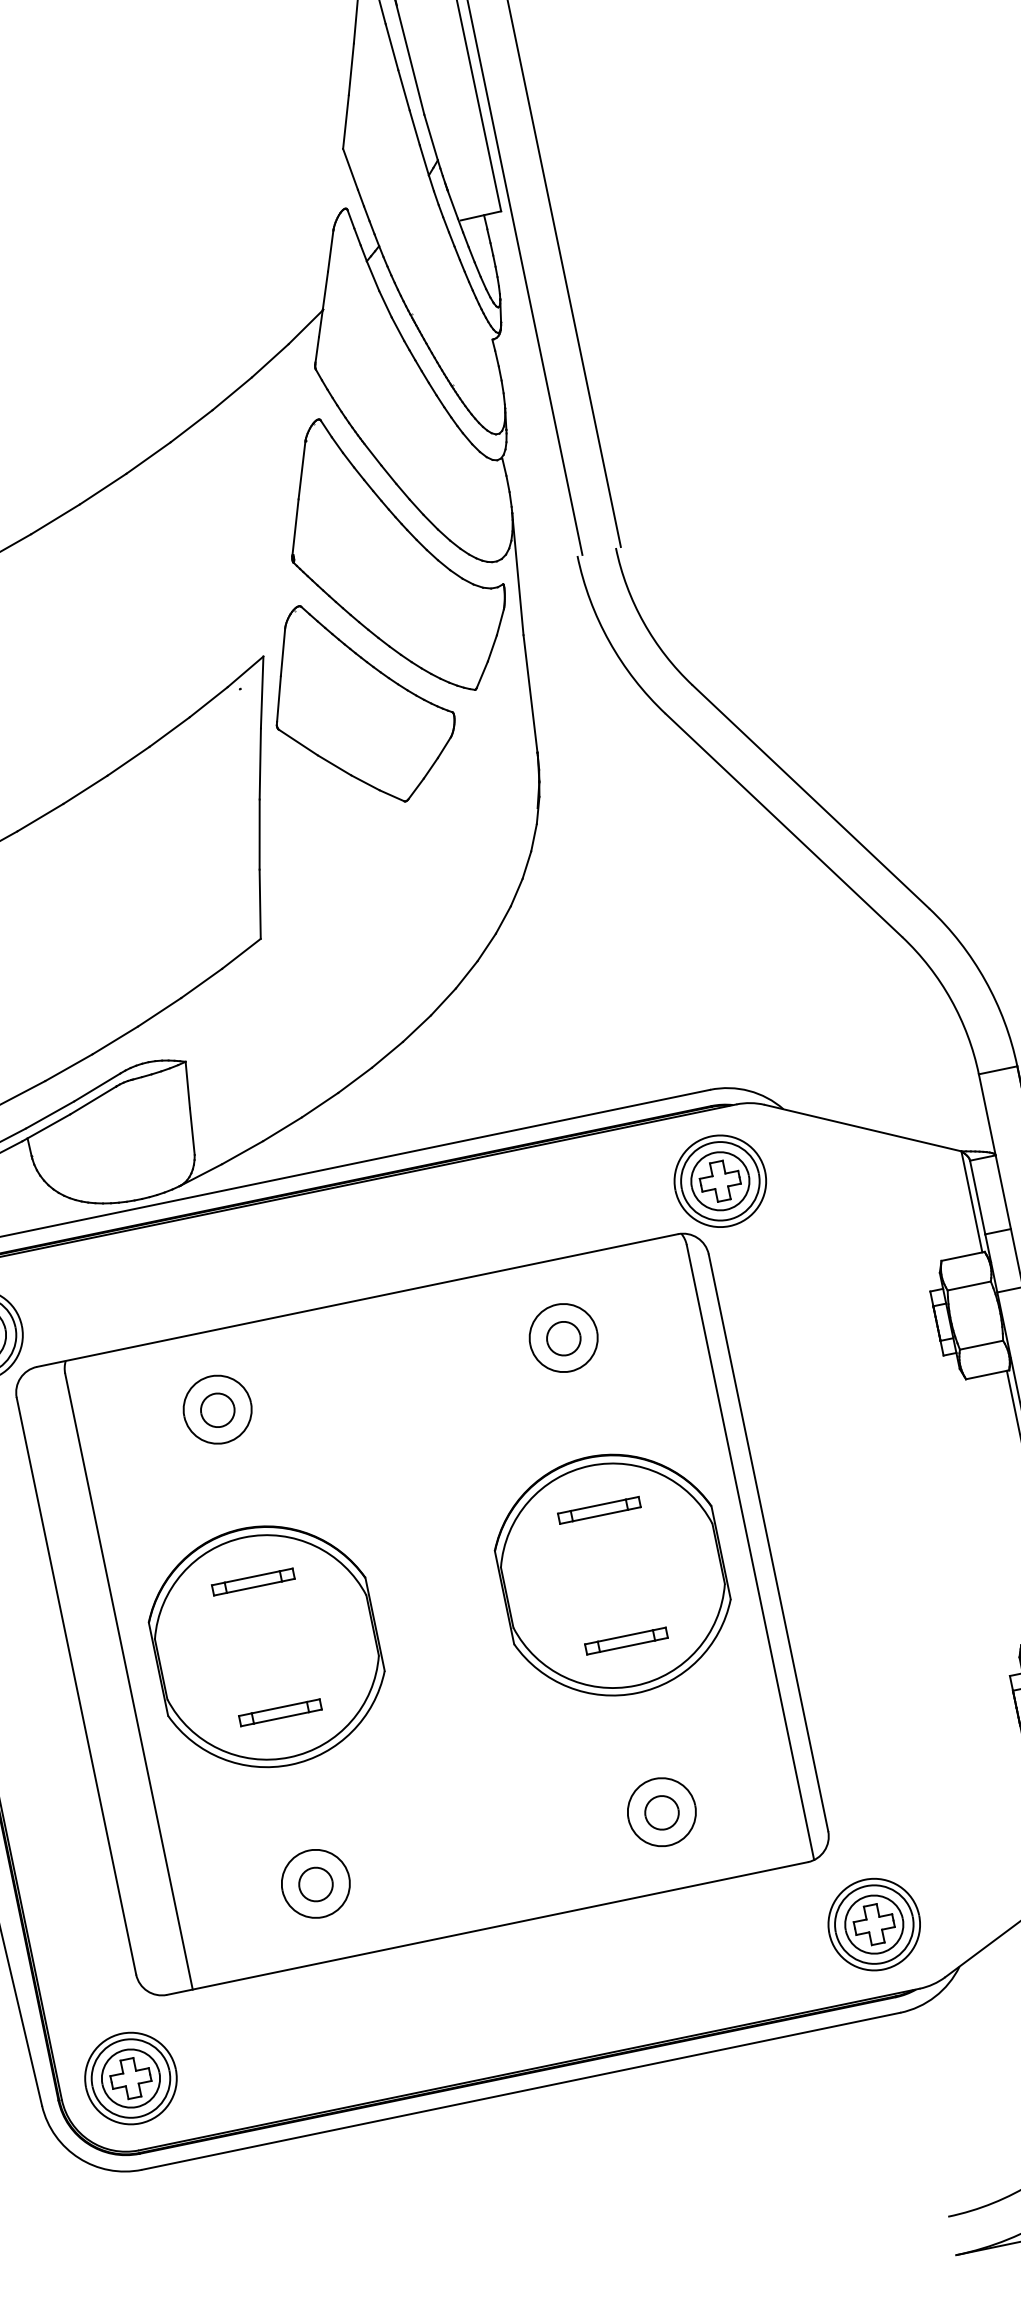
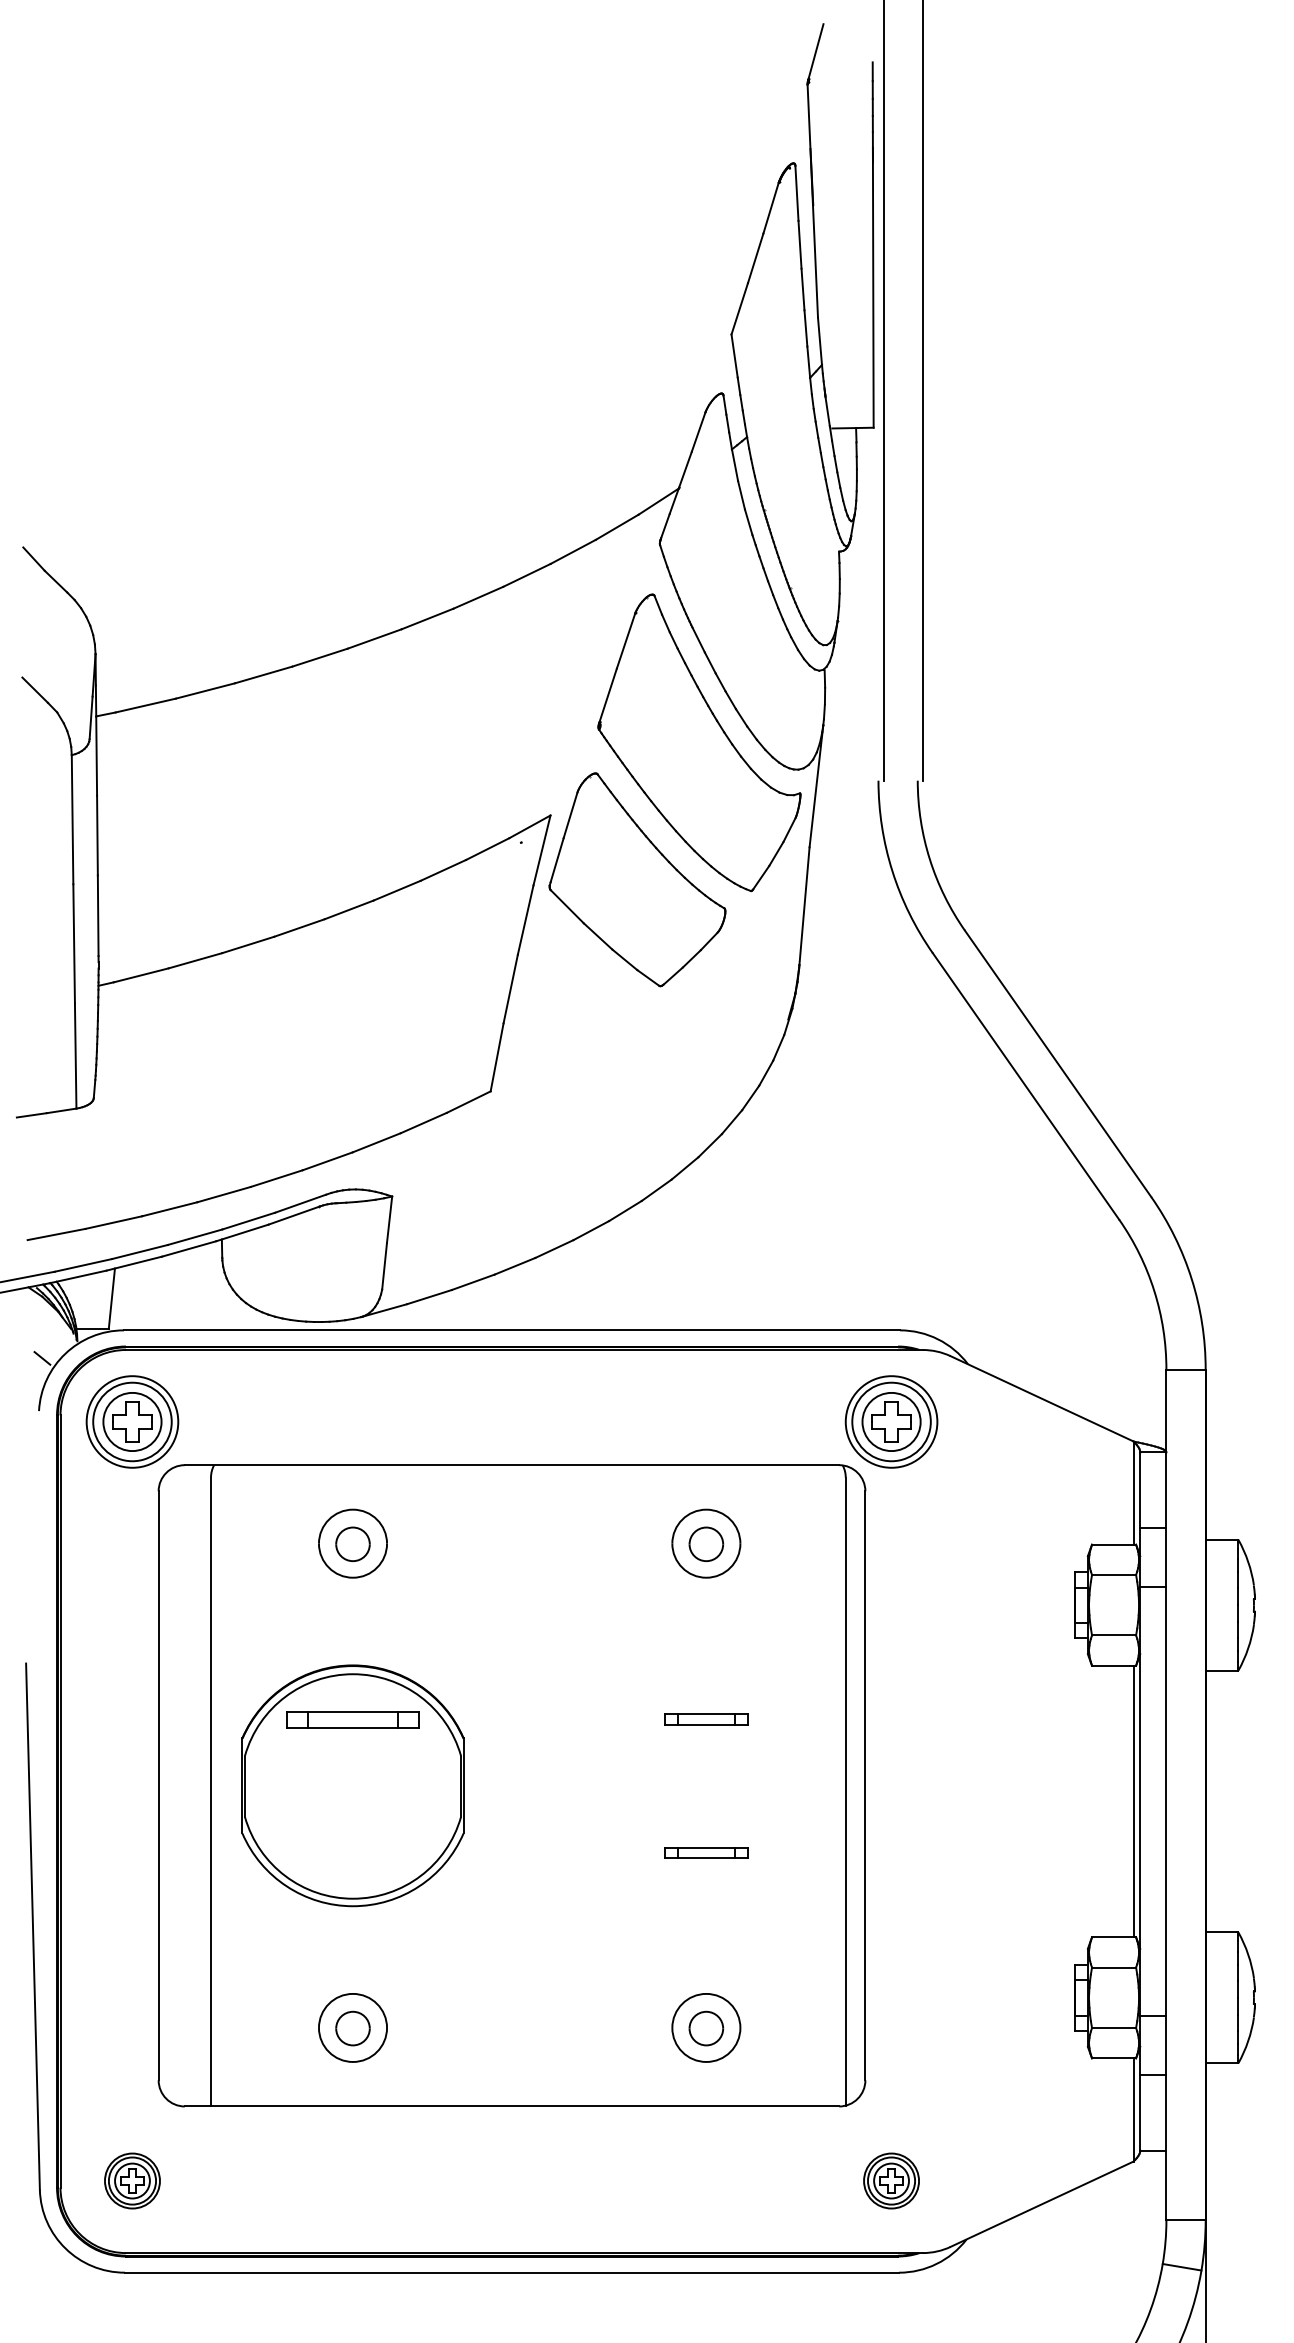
part: (612, 1574) -> (706, 1785), removed
part: (252, 1581) -> (352, 1719), size x1.6
part: (279, 1712) -> (352, 1852), removed
part: (874, 1924) -> (891, 2180), size x0.6
part: (130, 2077) -> (132, 2180), size x0.6

